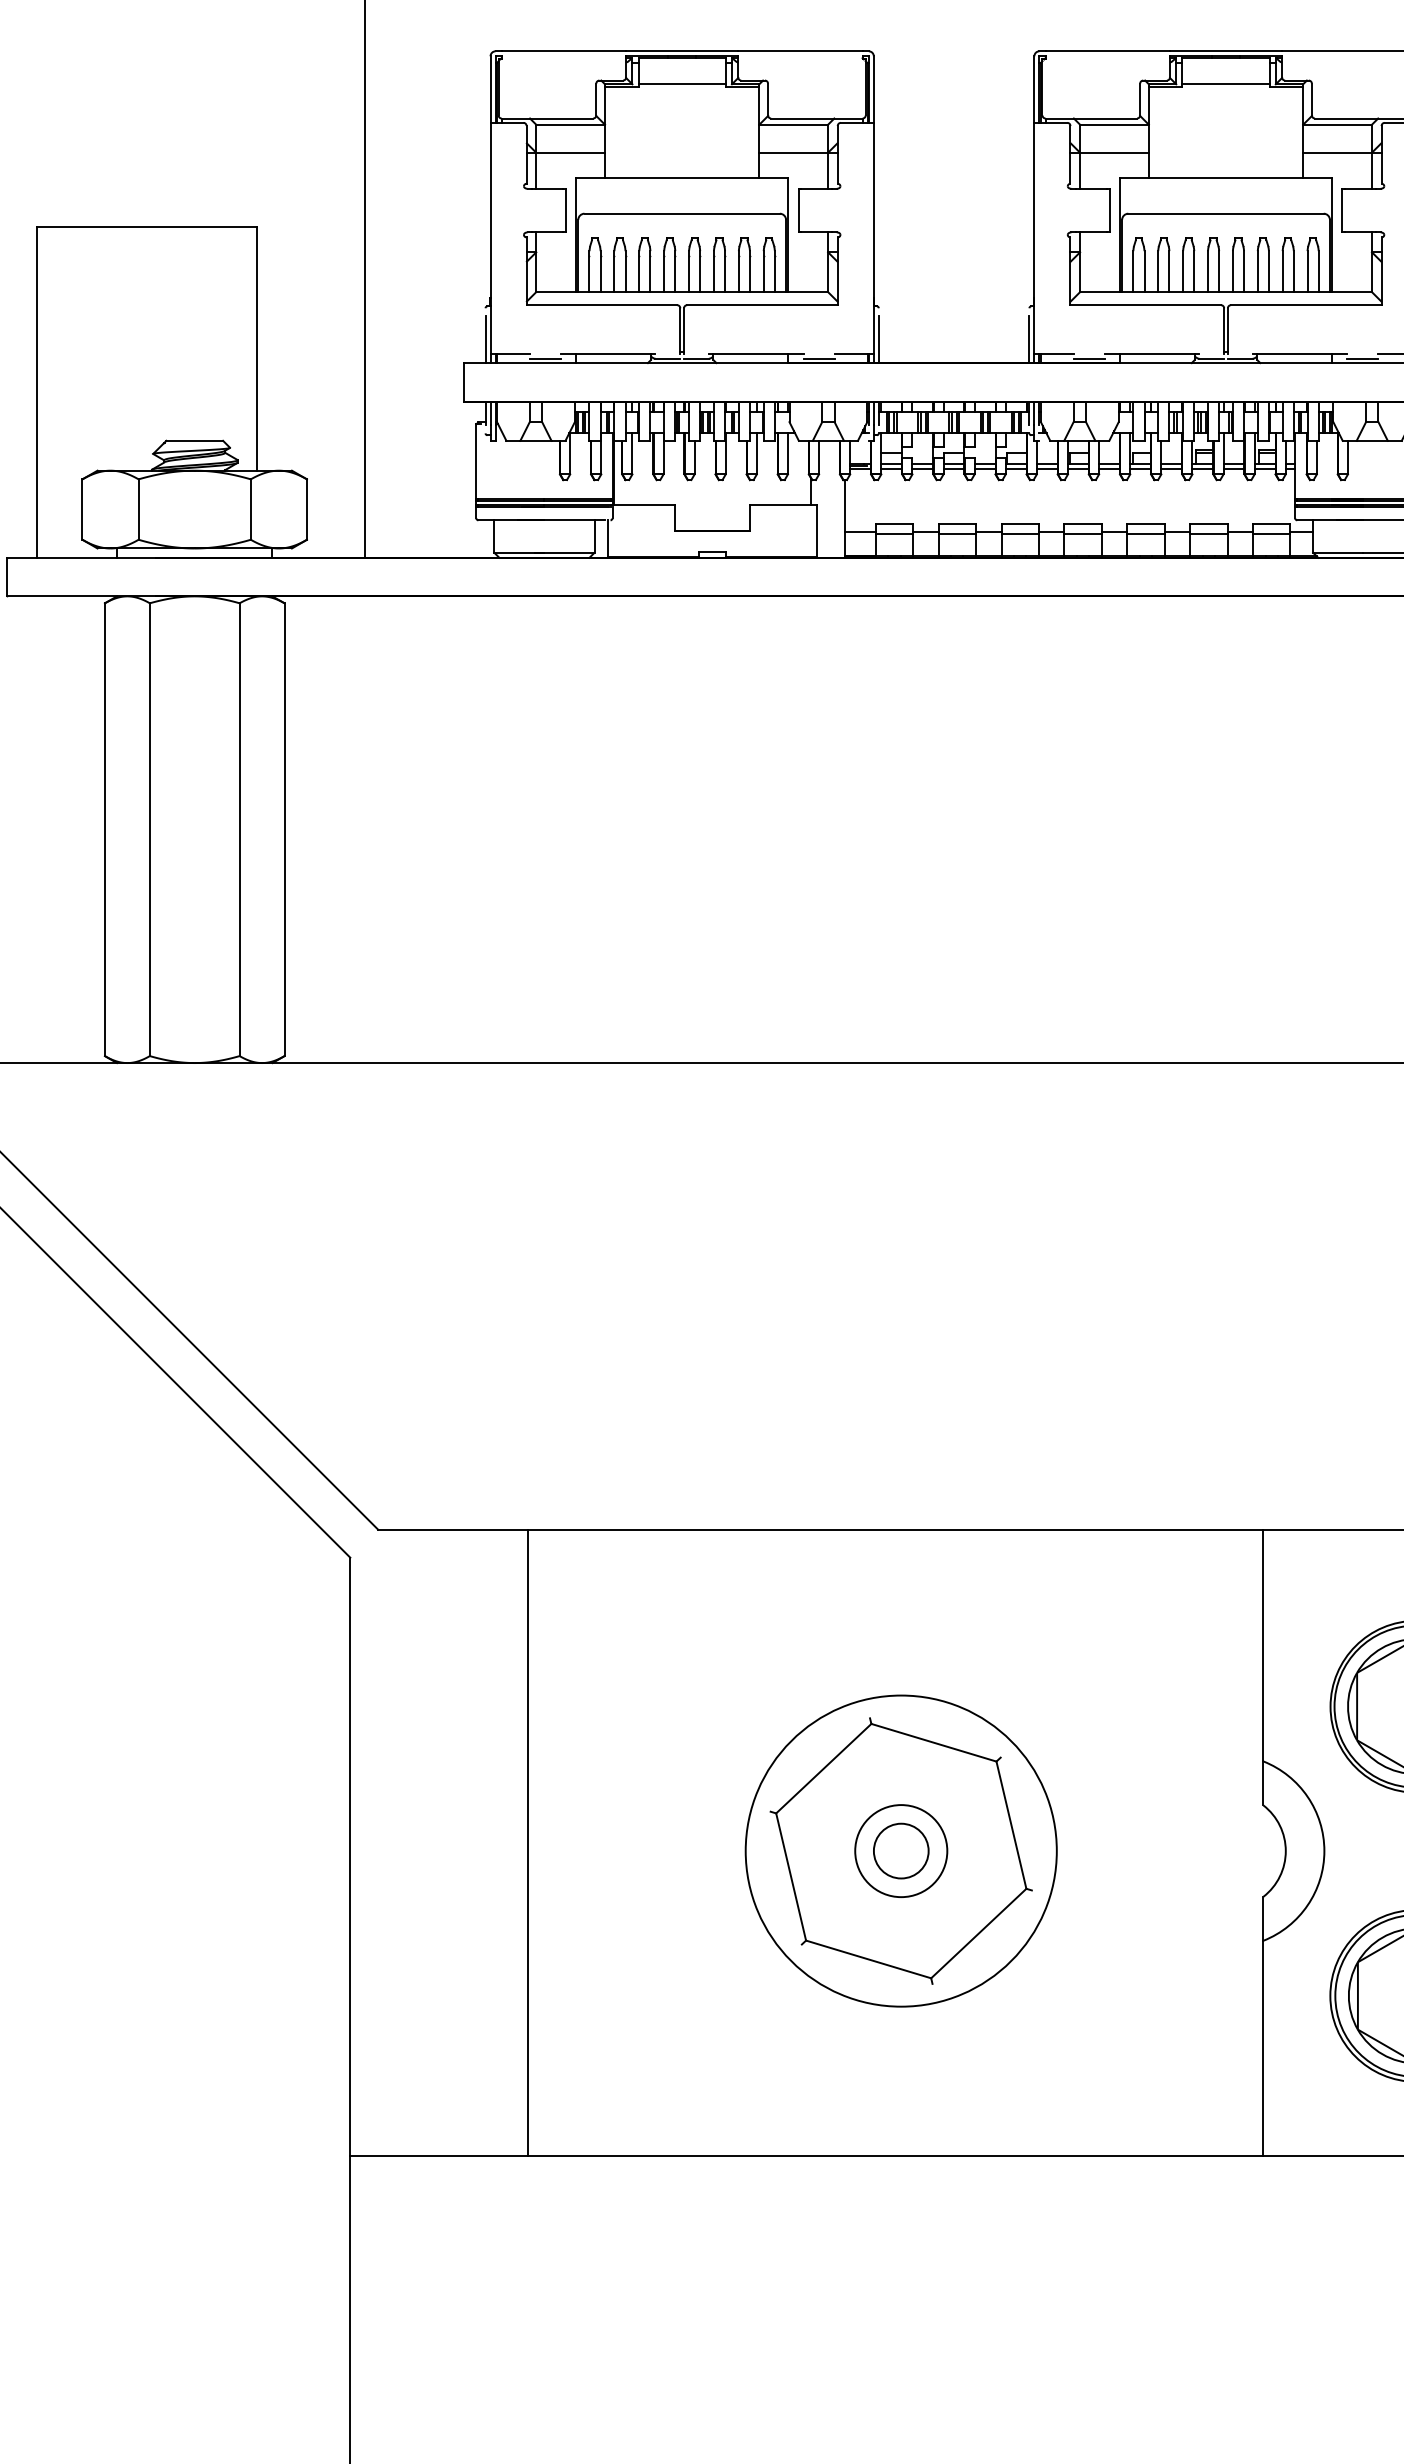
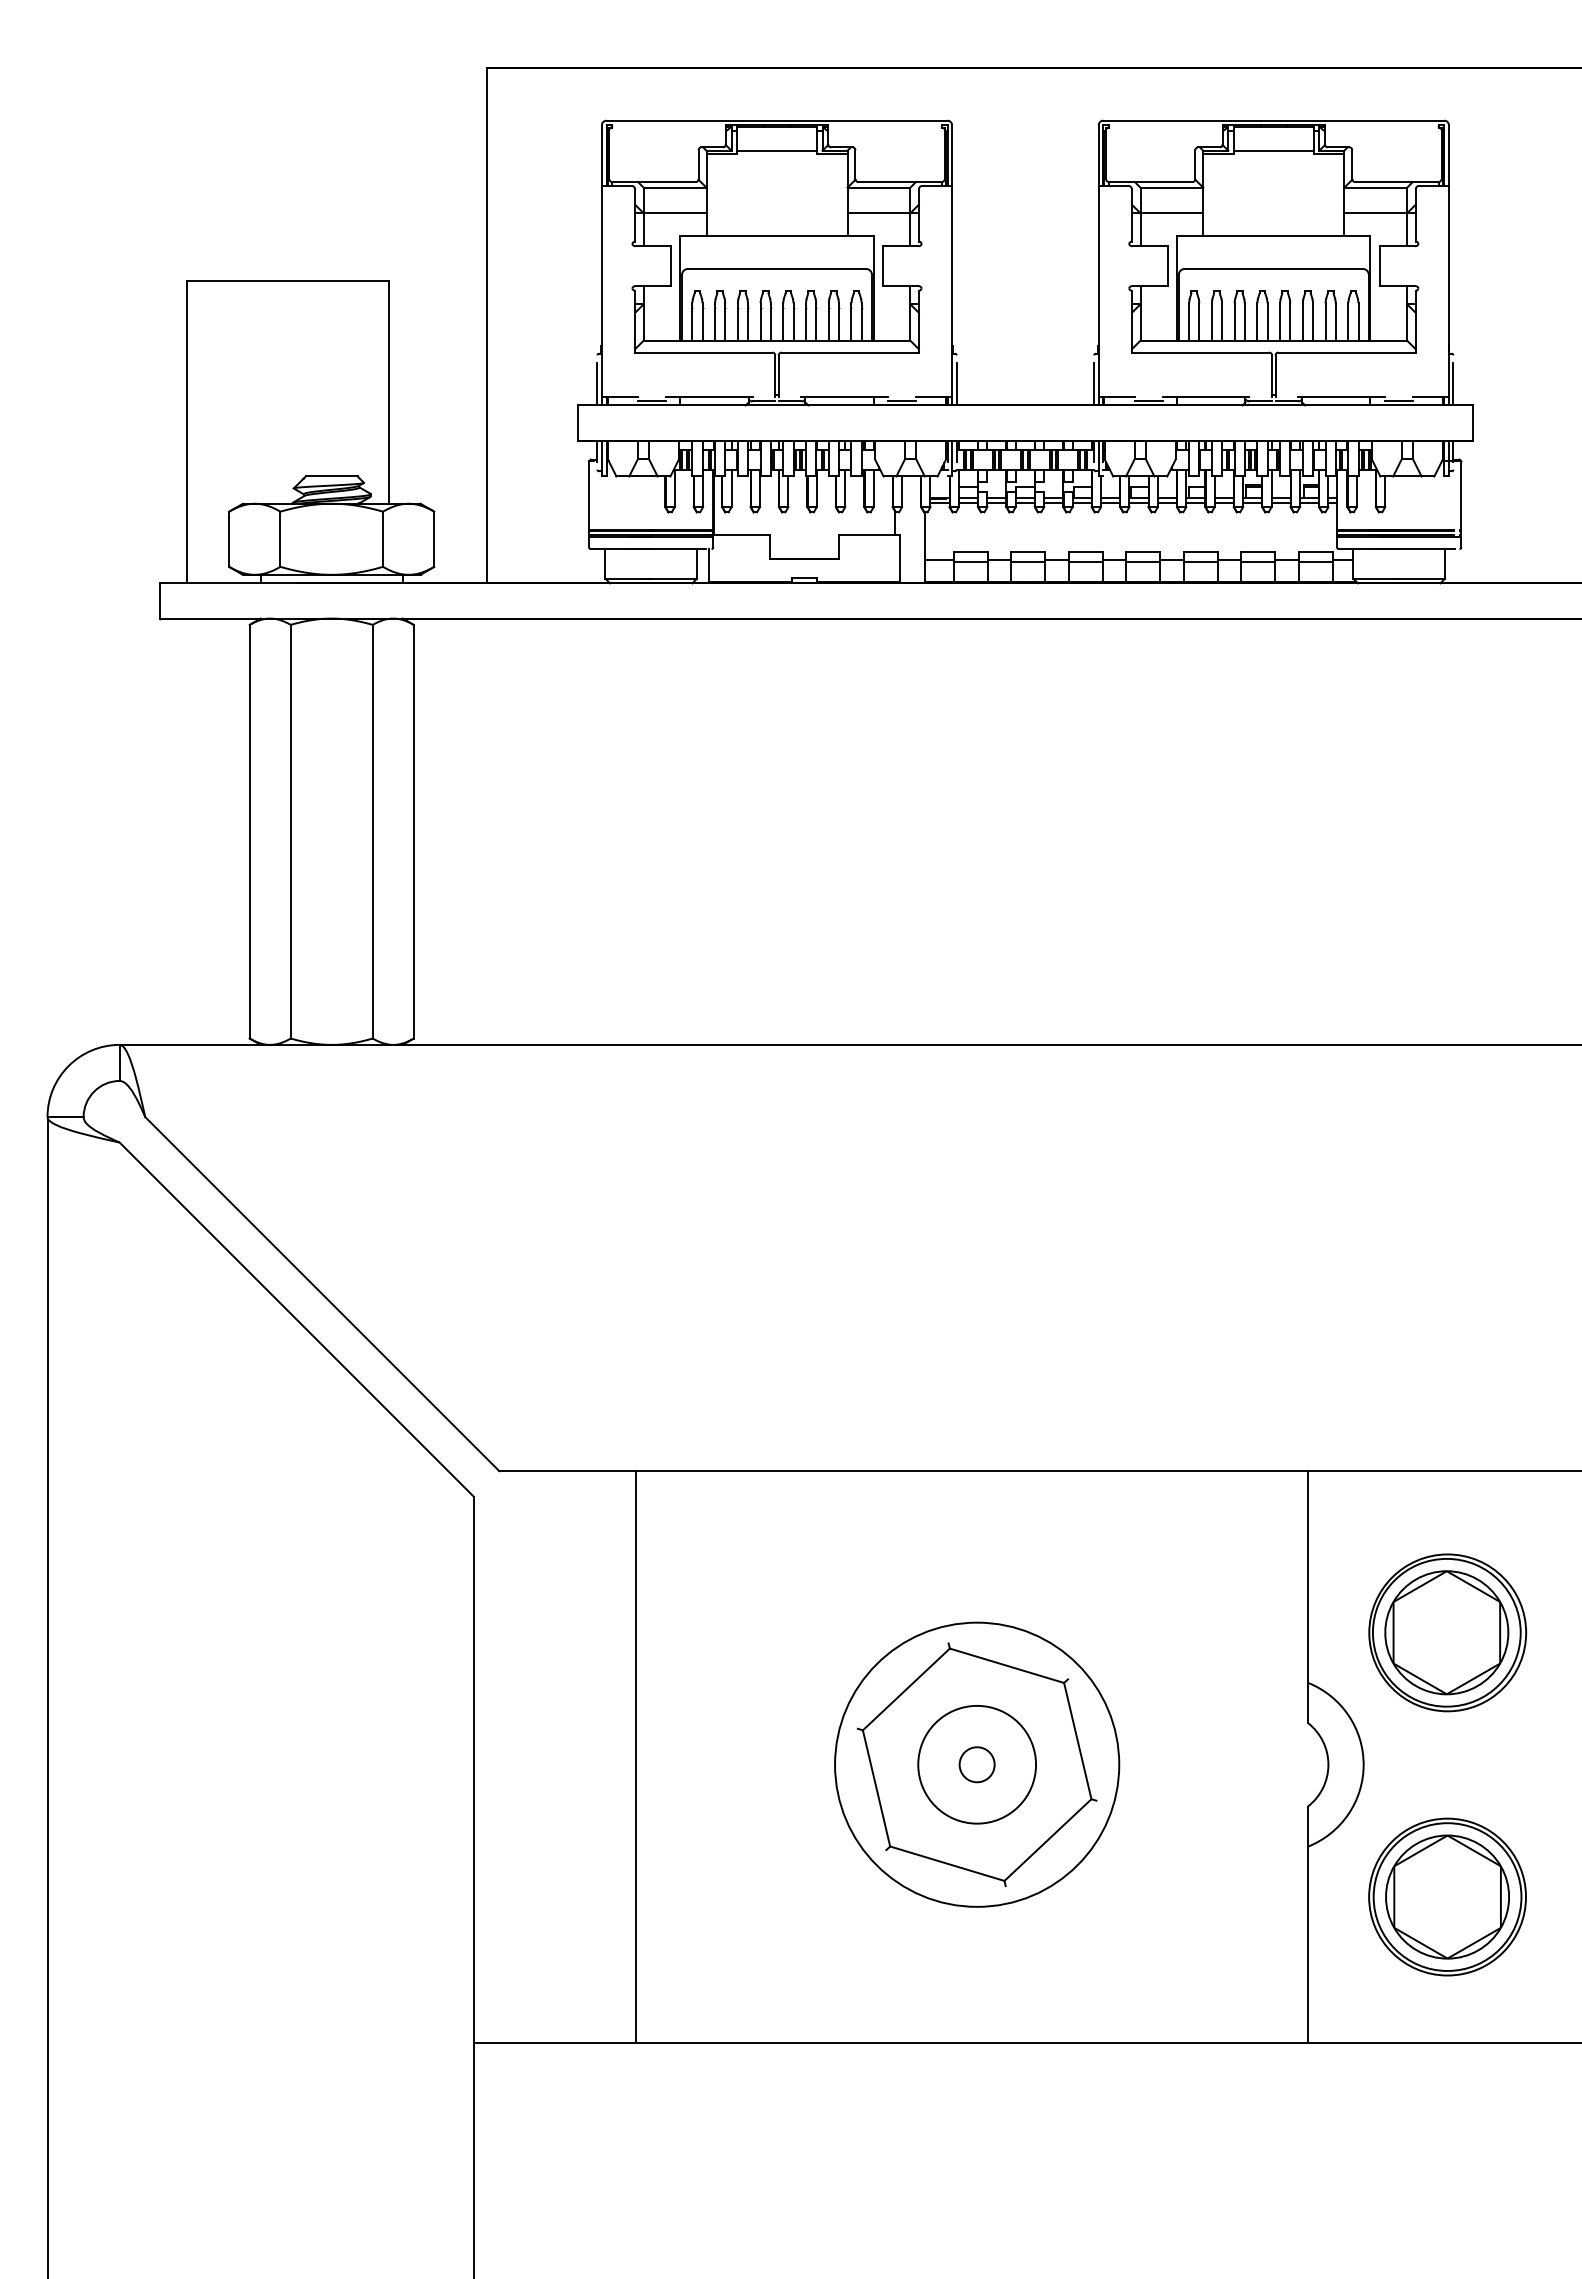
circle: (901, 1850) -> (977, 1764), size x0.7
circle: (901, 1850) -> (977, 1764), size x1.4

